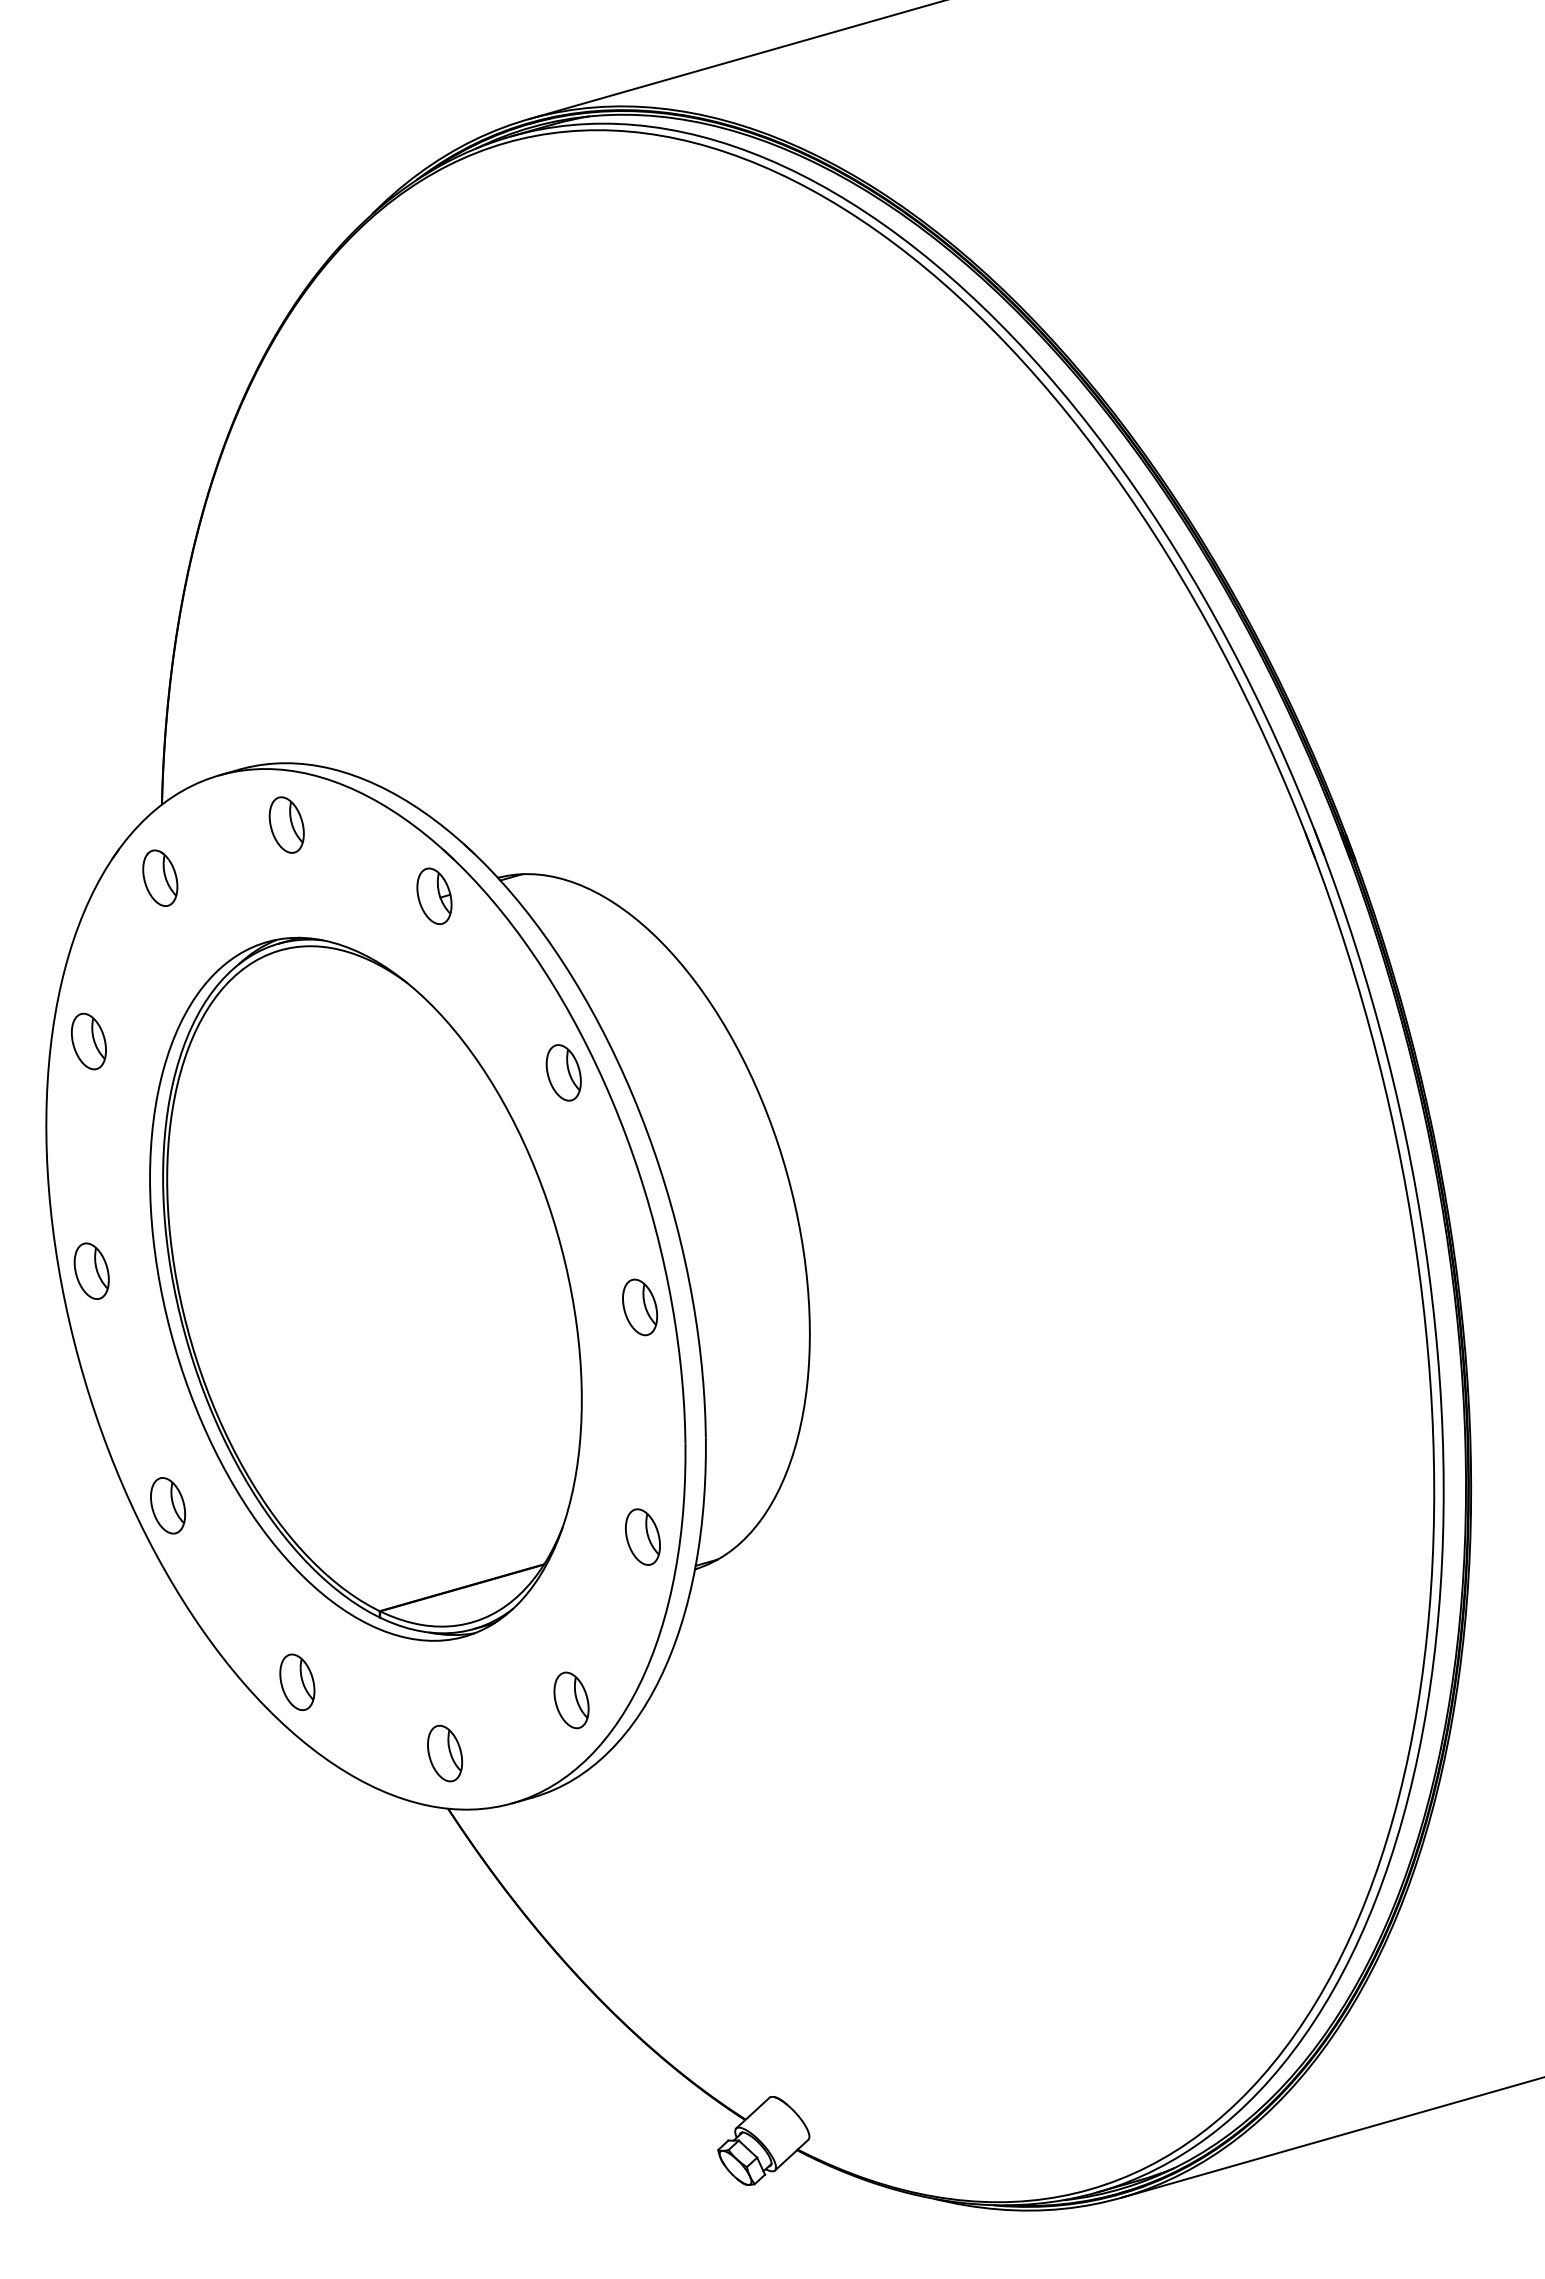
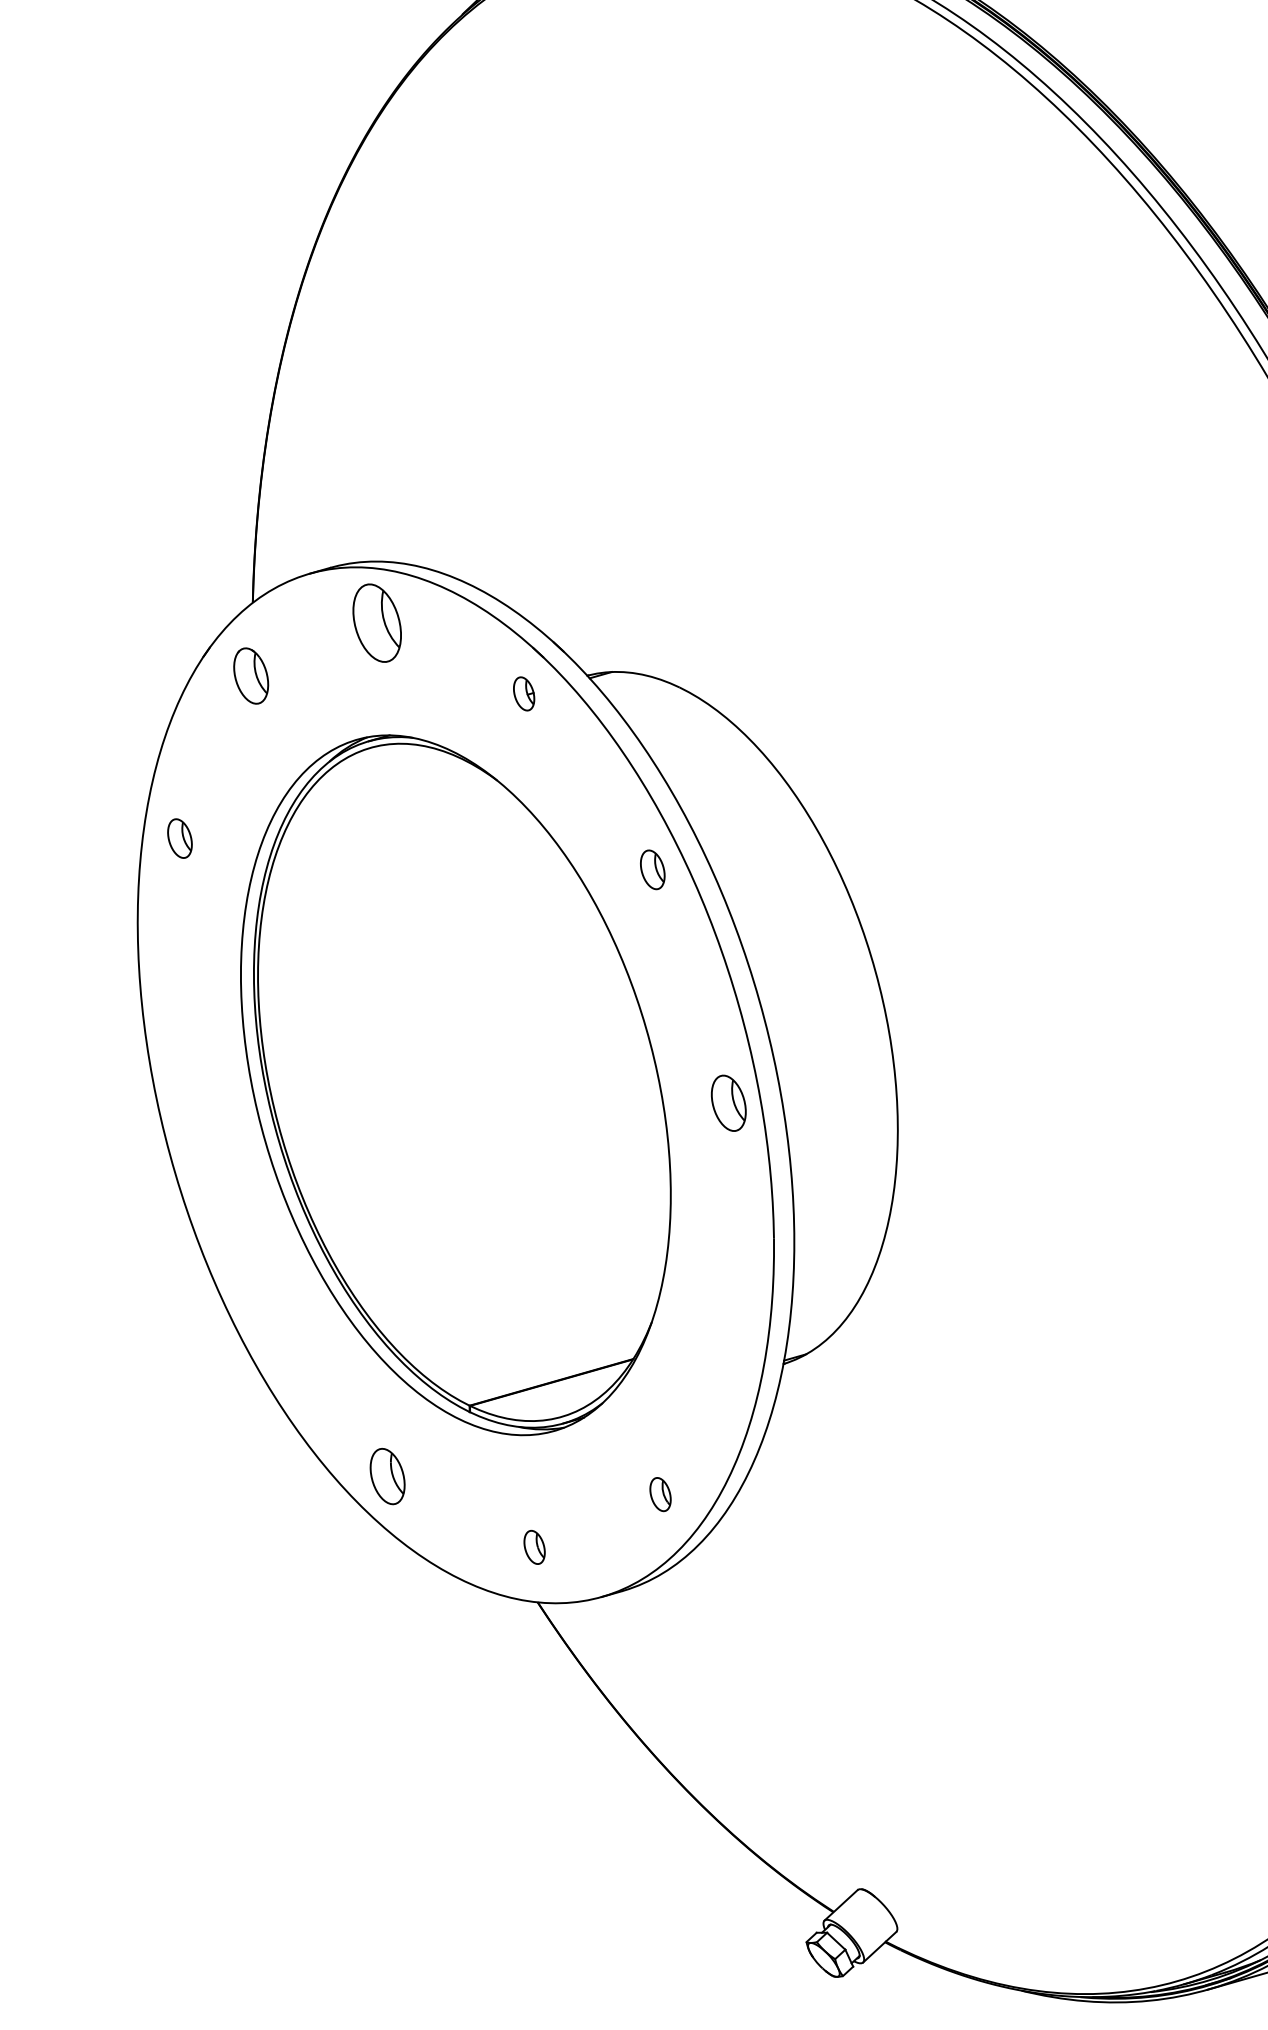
part: (286, 824) -> (376, 622), size x1.4
part: (434, 895) -> (524, 693), size x0.6
part: (88, 1041) -> (179, 838), size x0.7
part: (563, 1072) -> (652, 869), size x0.7
part: (91, 1270) -> (182, 1066), removed
part: (168, 1505) -> (259, 1300), removed
part: (642, 1536) -> (731, 1331), removed
part: (571, 1700) -> (660, 1494), size x0.6
part: (444, 1753) -> (534, 1547), size x0.6

